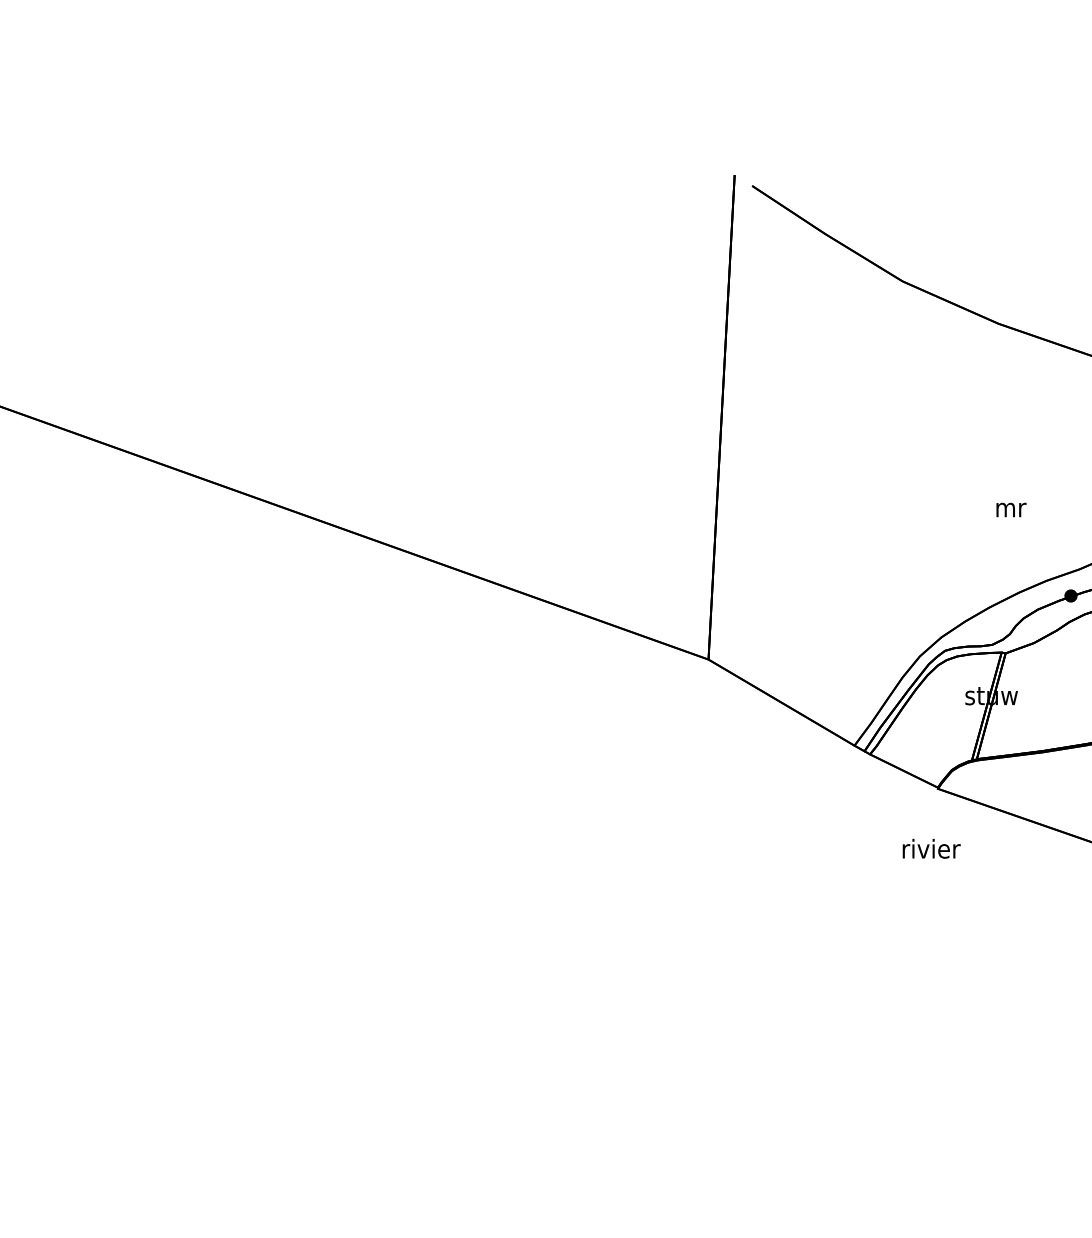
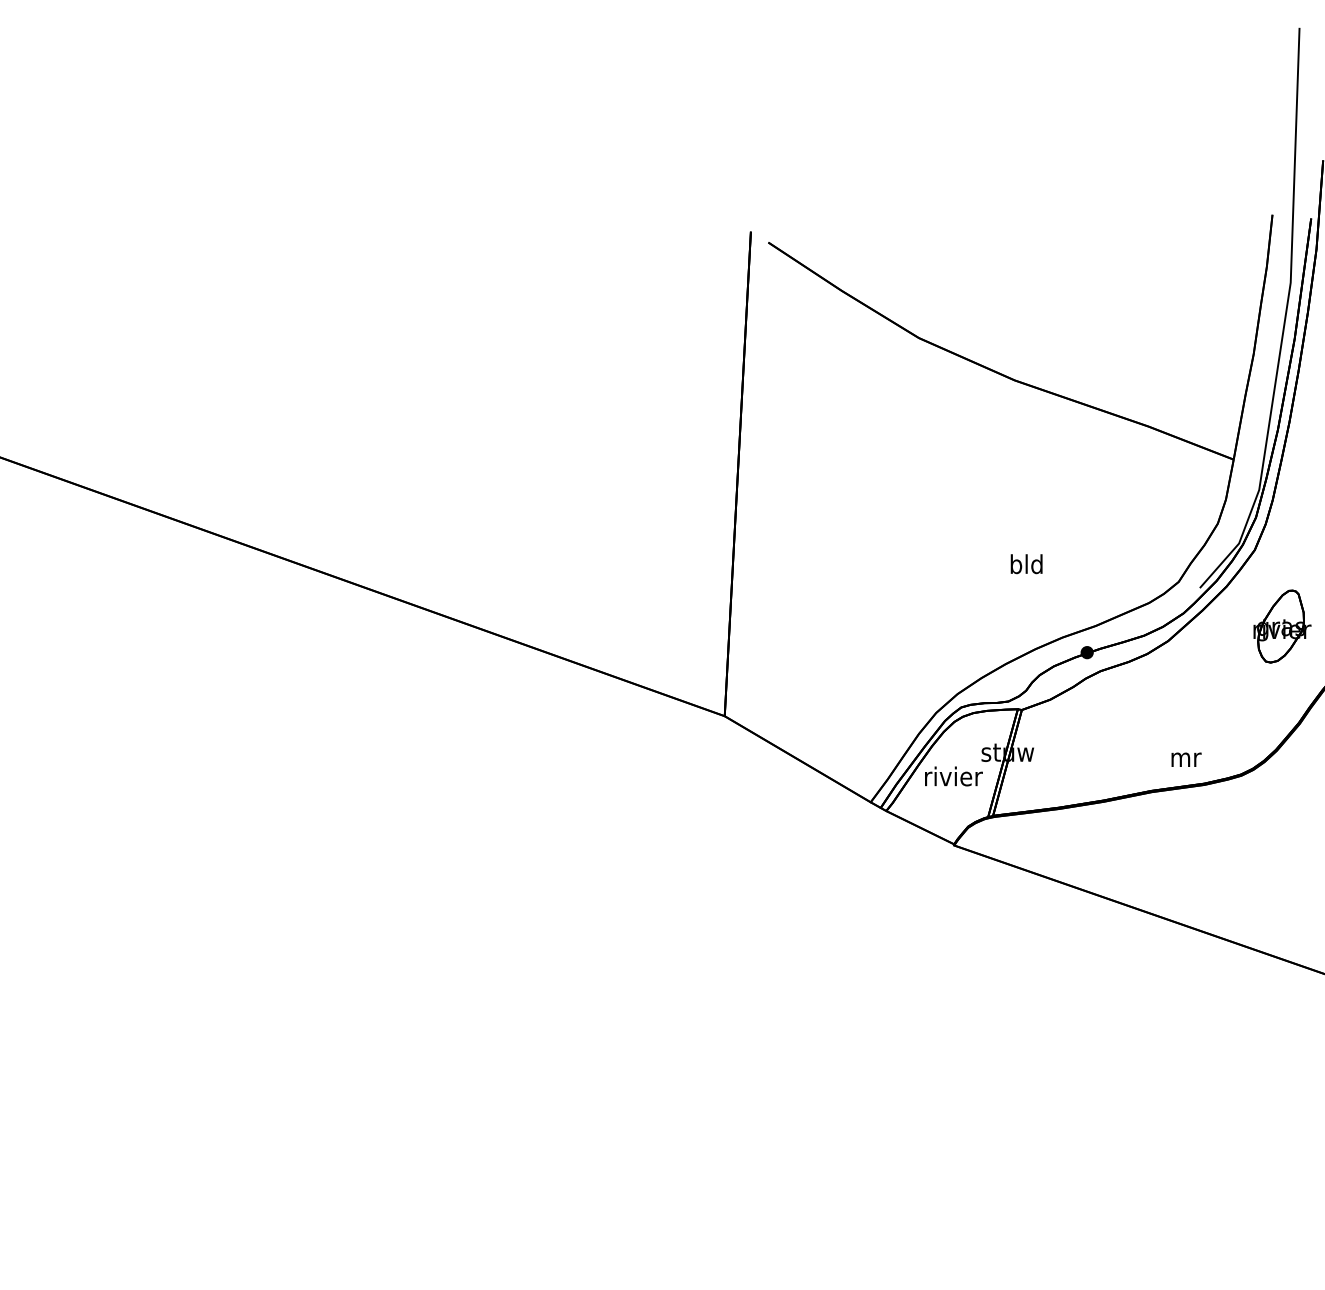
text: (1010, 507) -> (1026, 564), mr -> bld
text: (931, 848) -> (953, 776), moved

